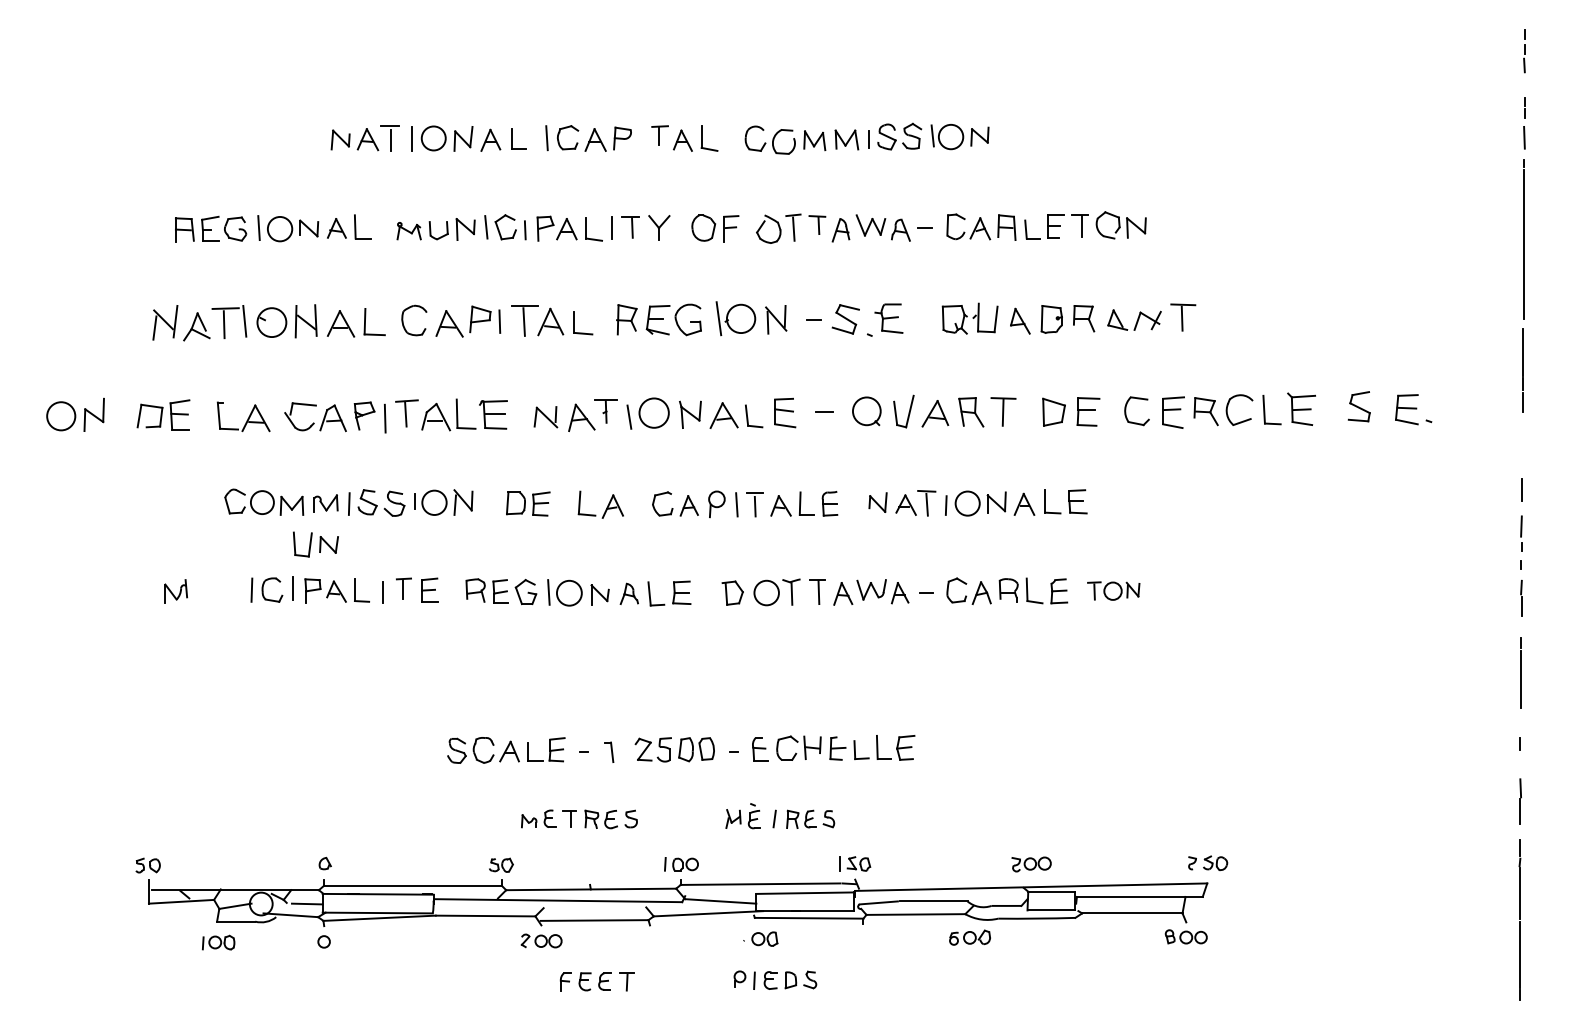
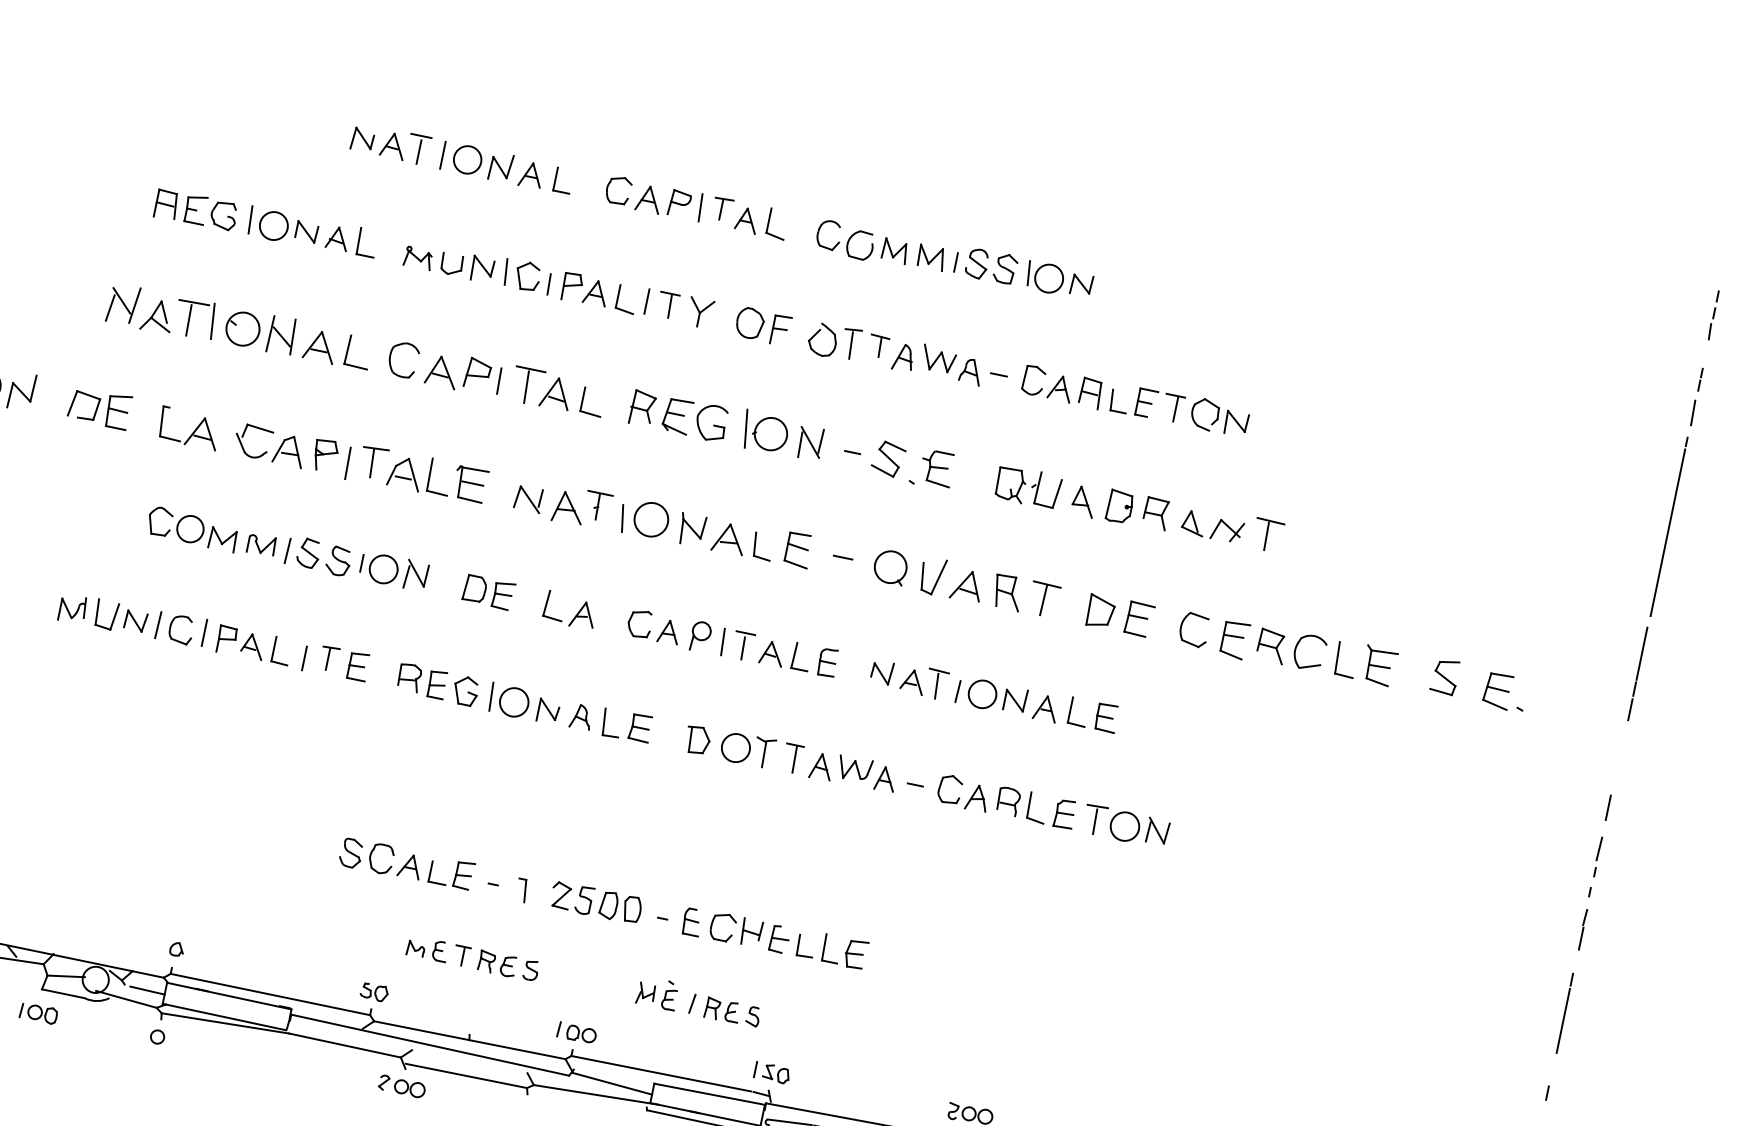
line: (546, 138) -> (699, 208), moved
part: (315, 544) -> (120, 617), moved
part: (1113, 590) -> (1126, 825), size x1.43

